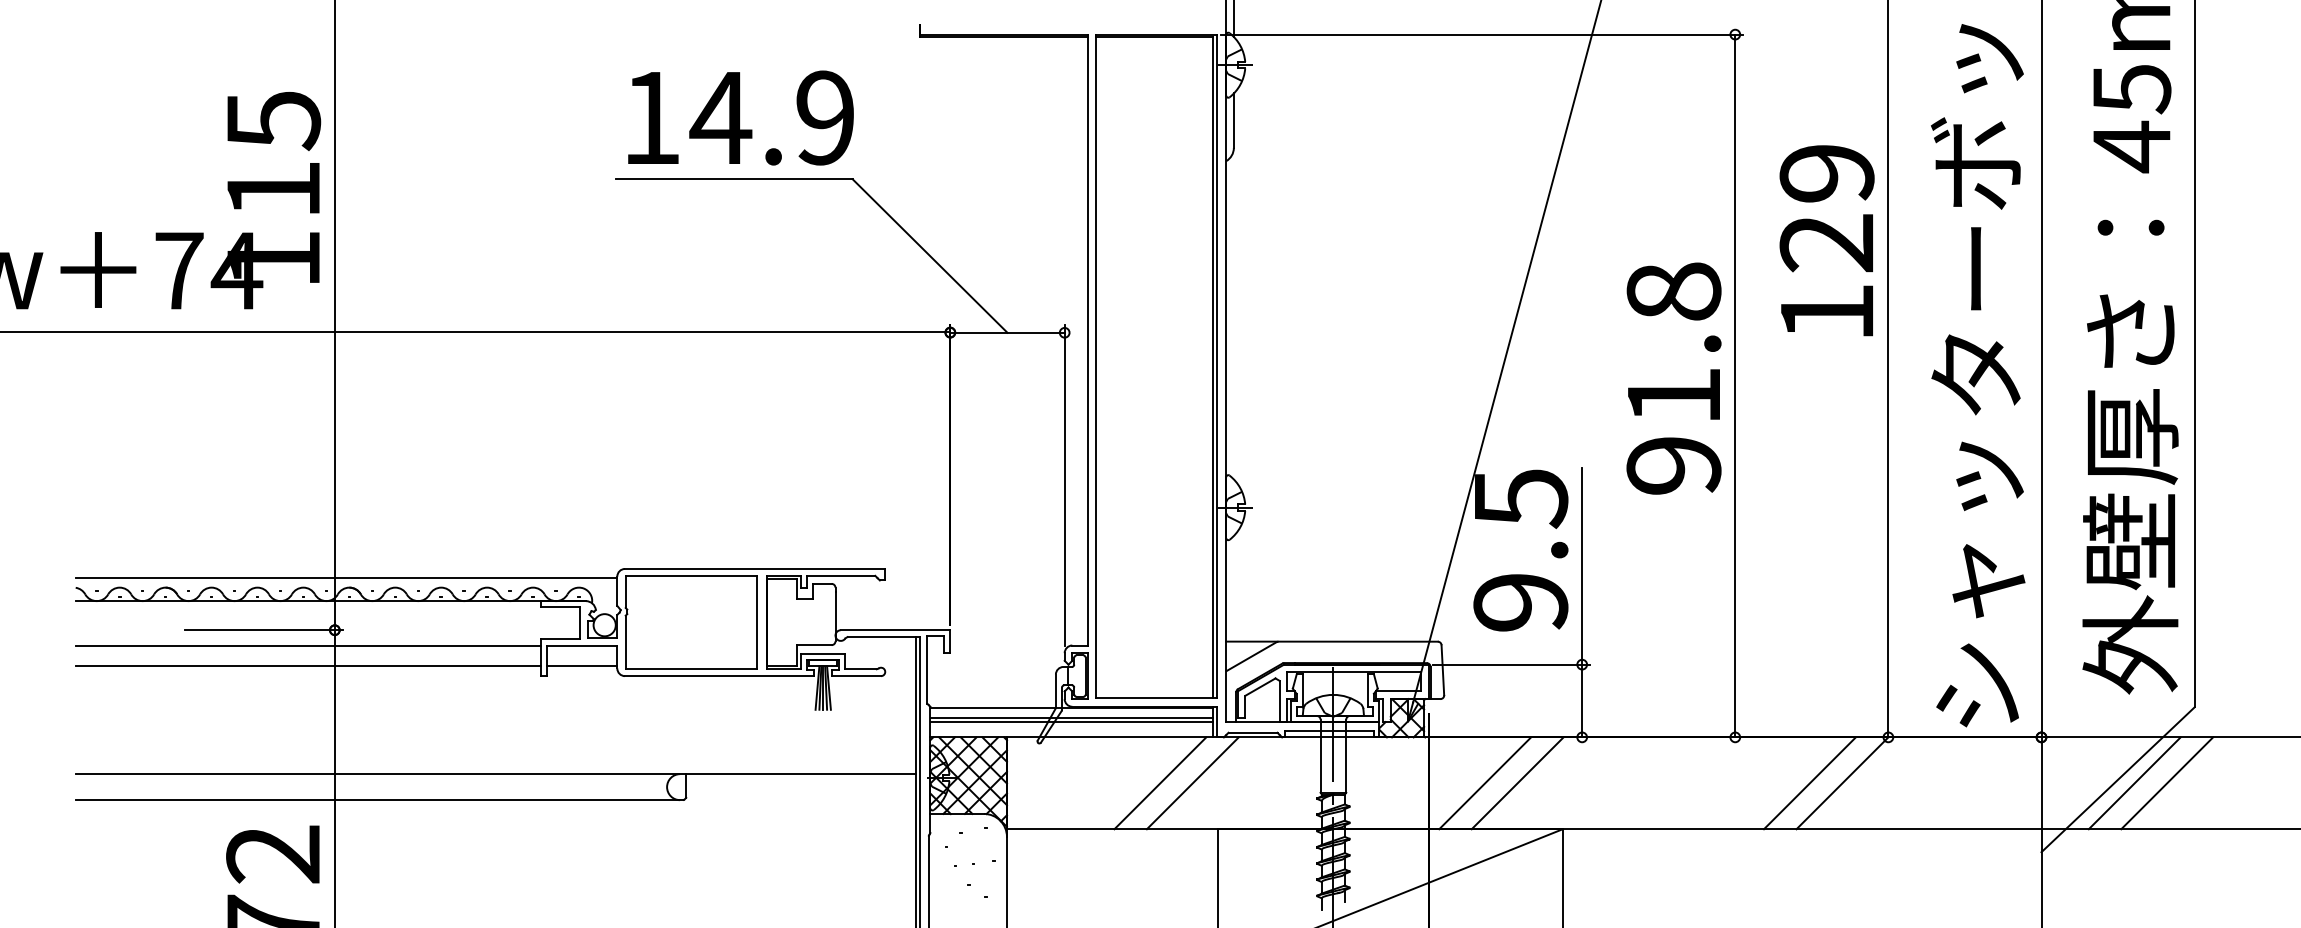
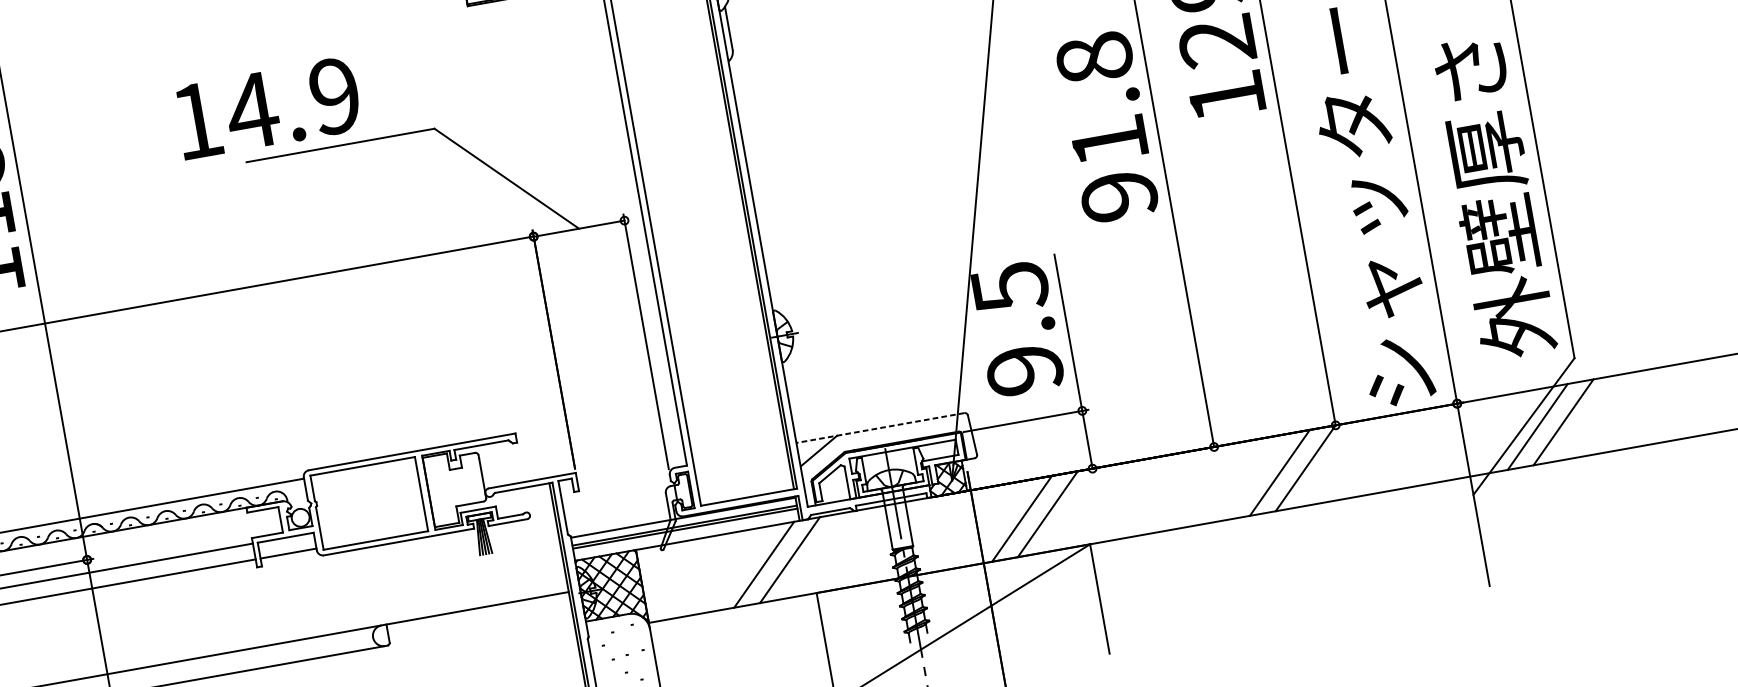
text: (740, 117) -> (267, 107), moved
text: (1673, 378) -> (1106, 127), moved
line: (1332, 641) -> (880, 427), solid -> dashed

